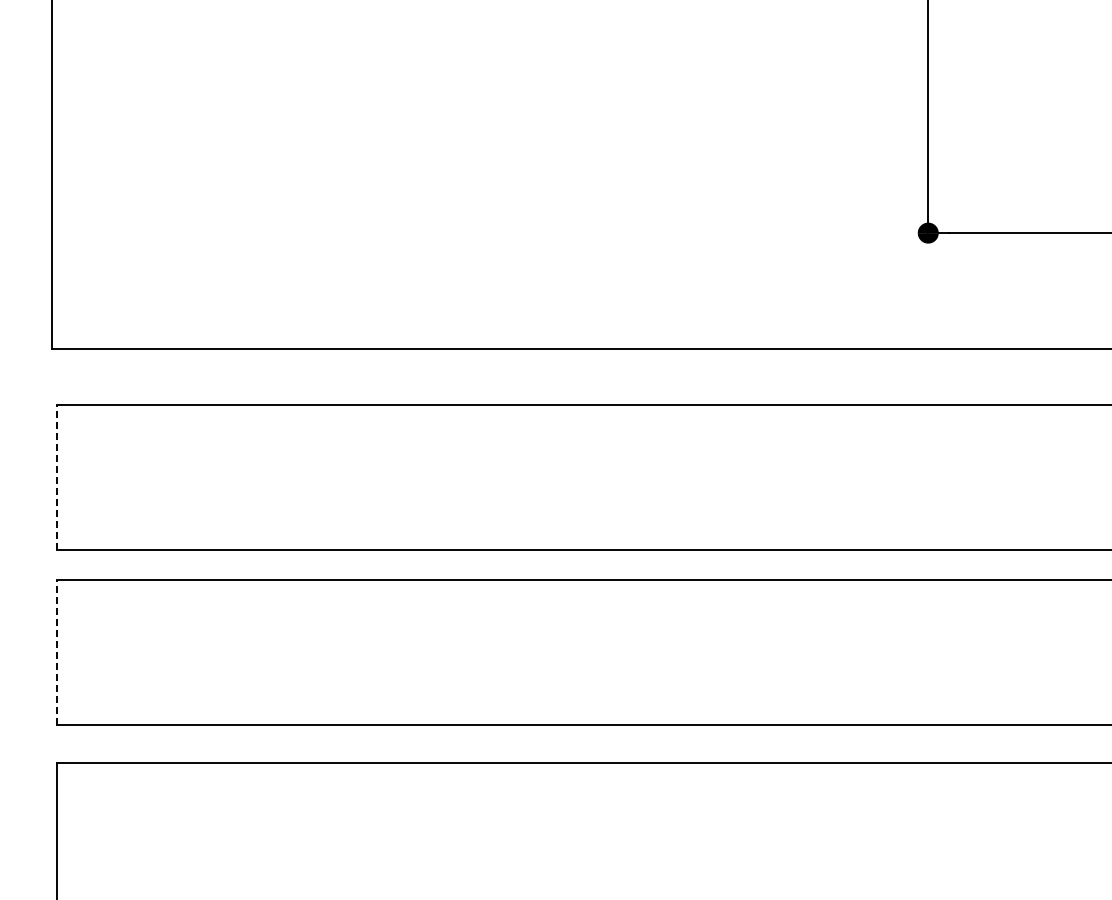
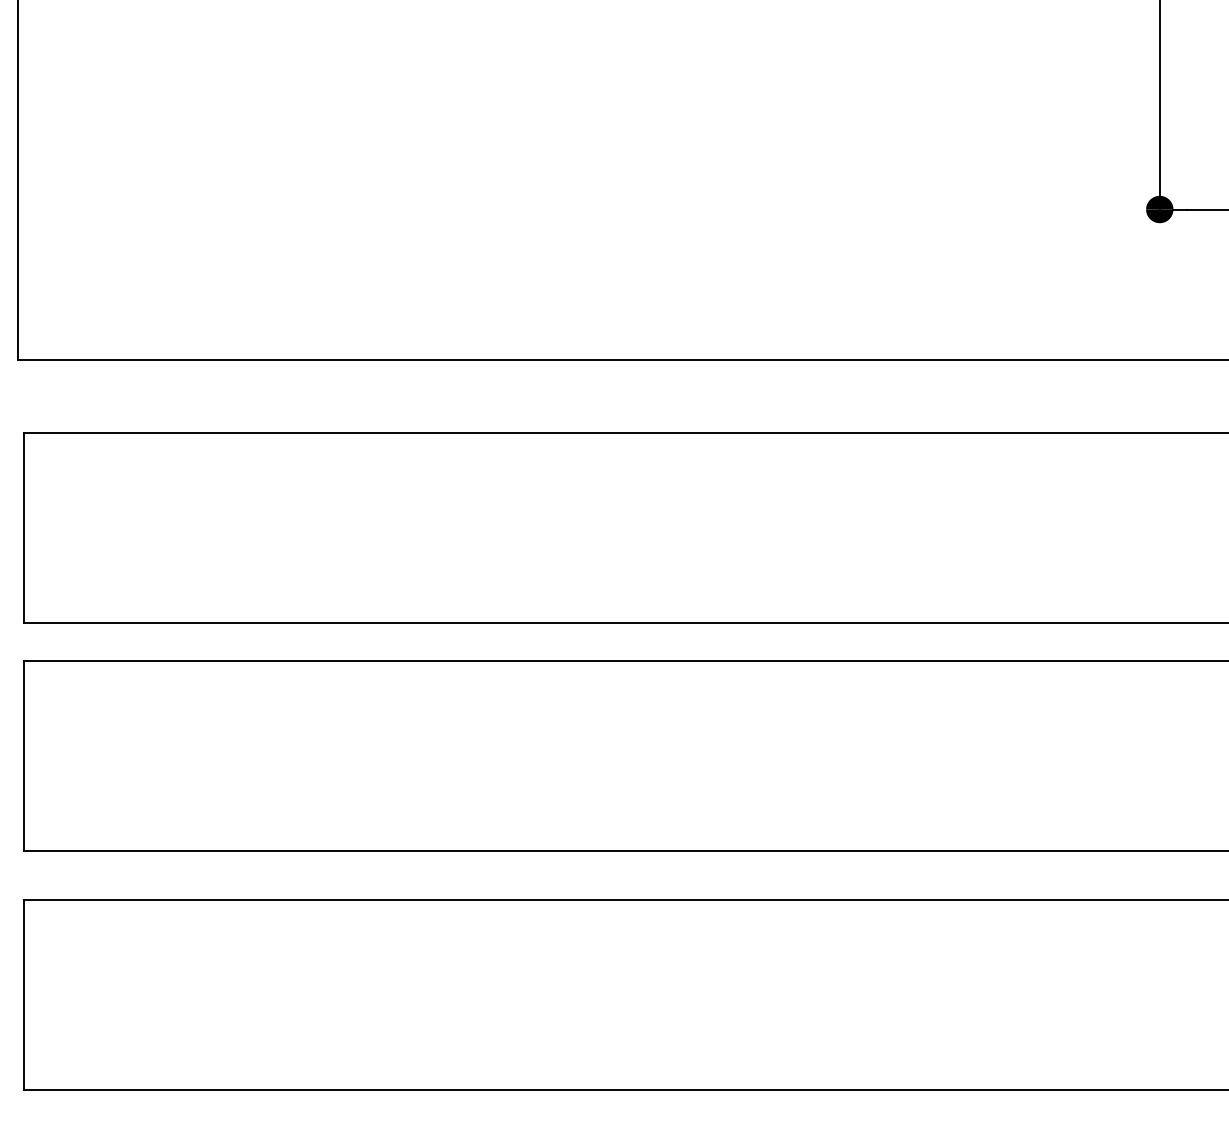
line: (56, 477) -> (23, 528), dashed -> solid
line: (56, 652) -> (23, 756), dashed -> solid

